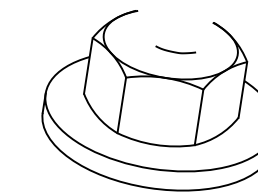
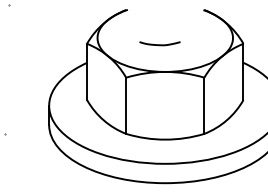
curve: (174, 51) -> (159, 44), moved

